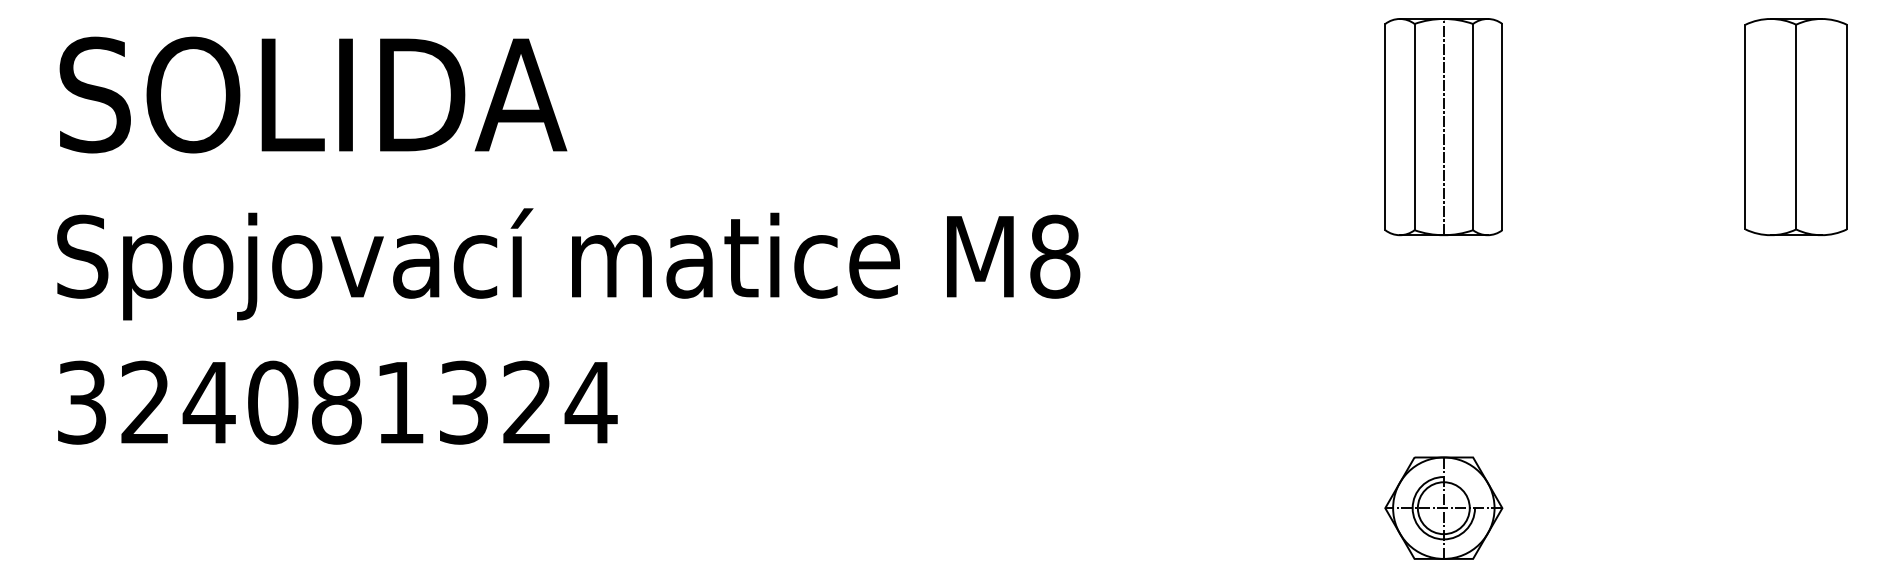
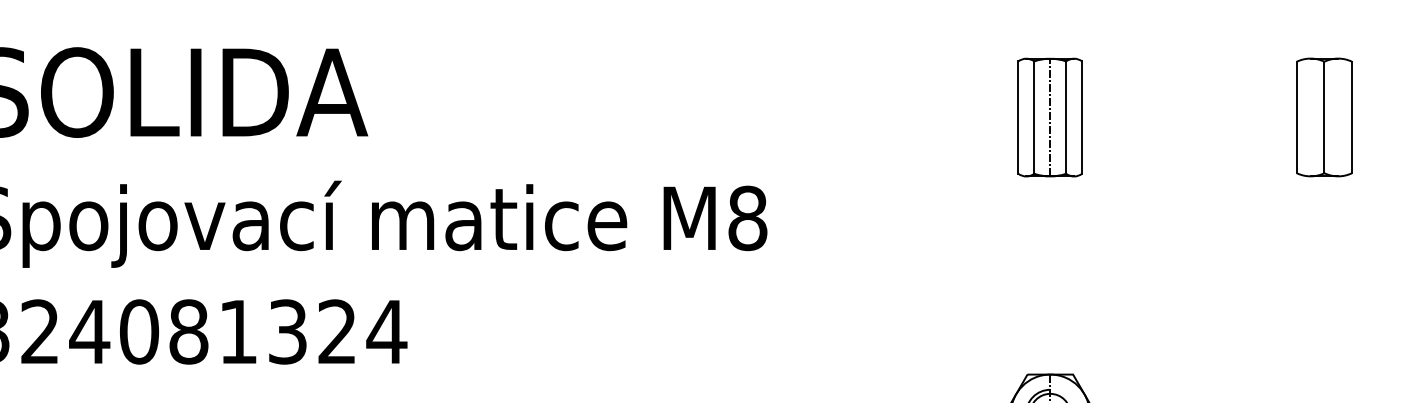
part: (1795, 126) -> (1323, 117), size x0.7
part: (1443, 127) -> (1050, 117), size x0.7

